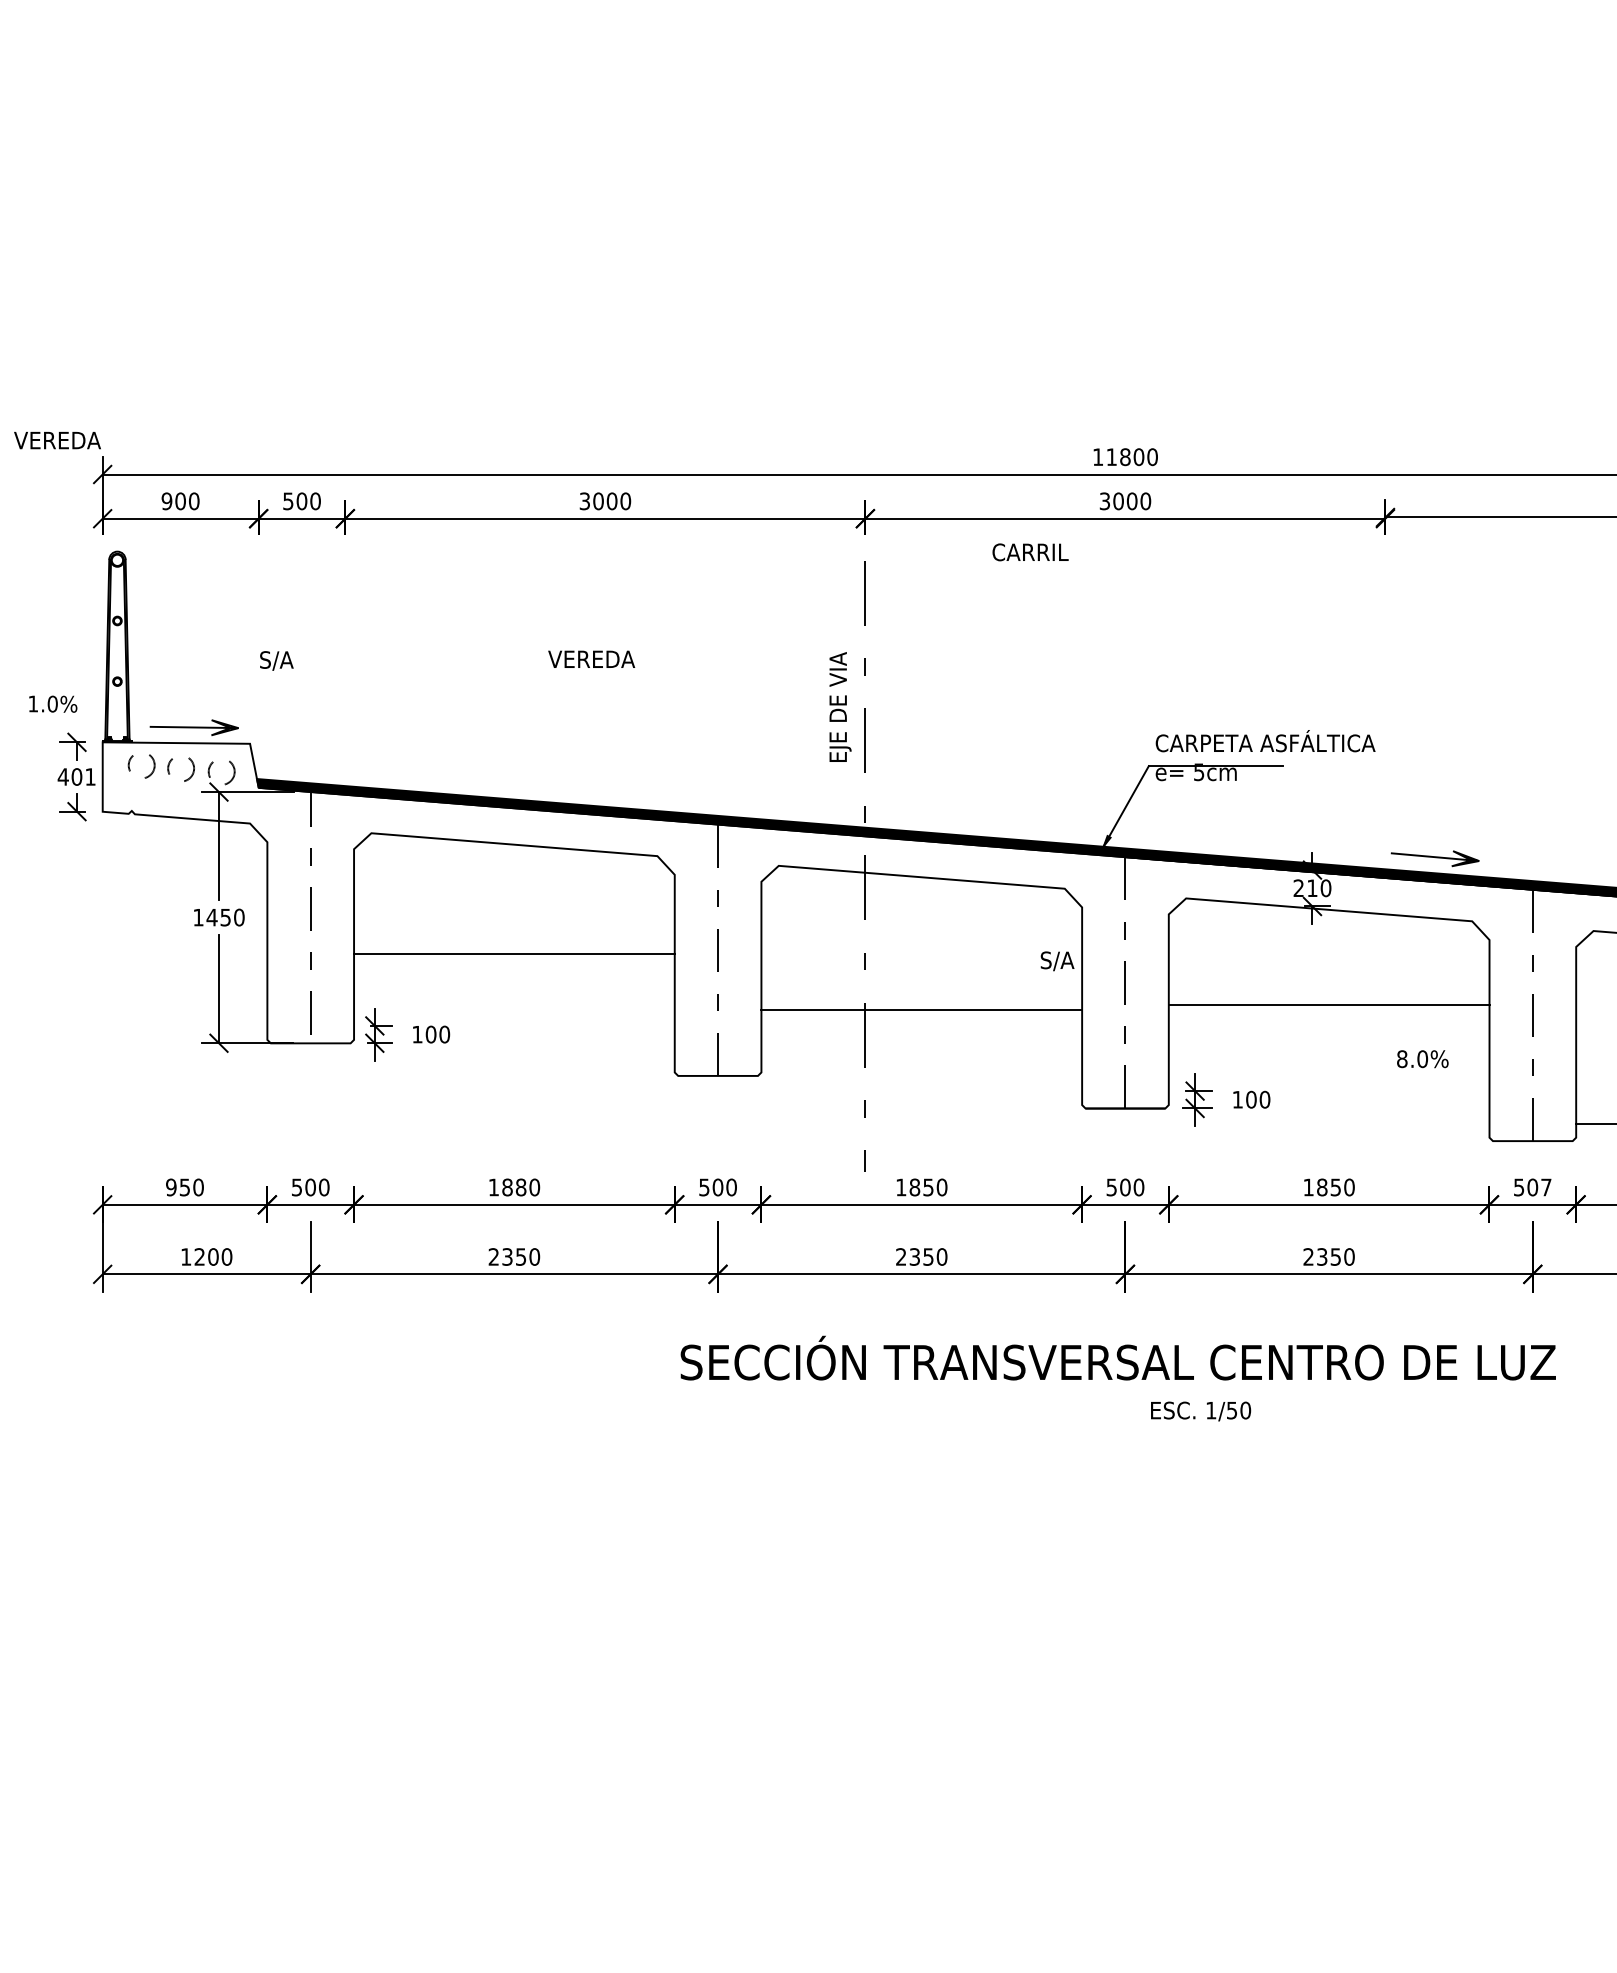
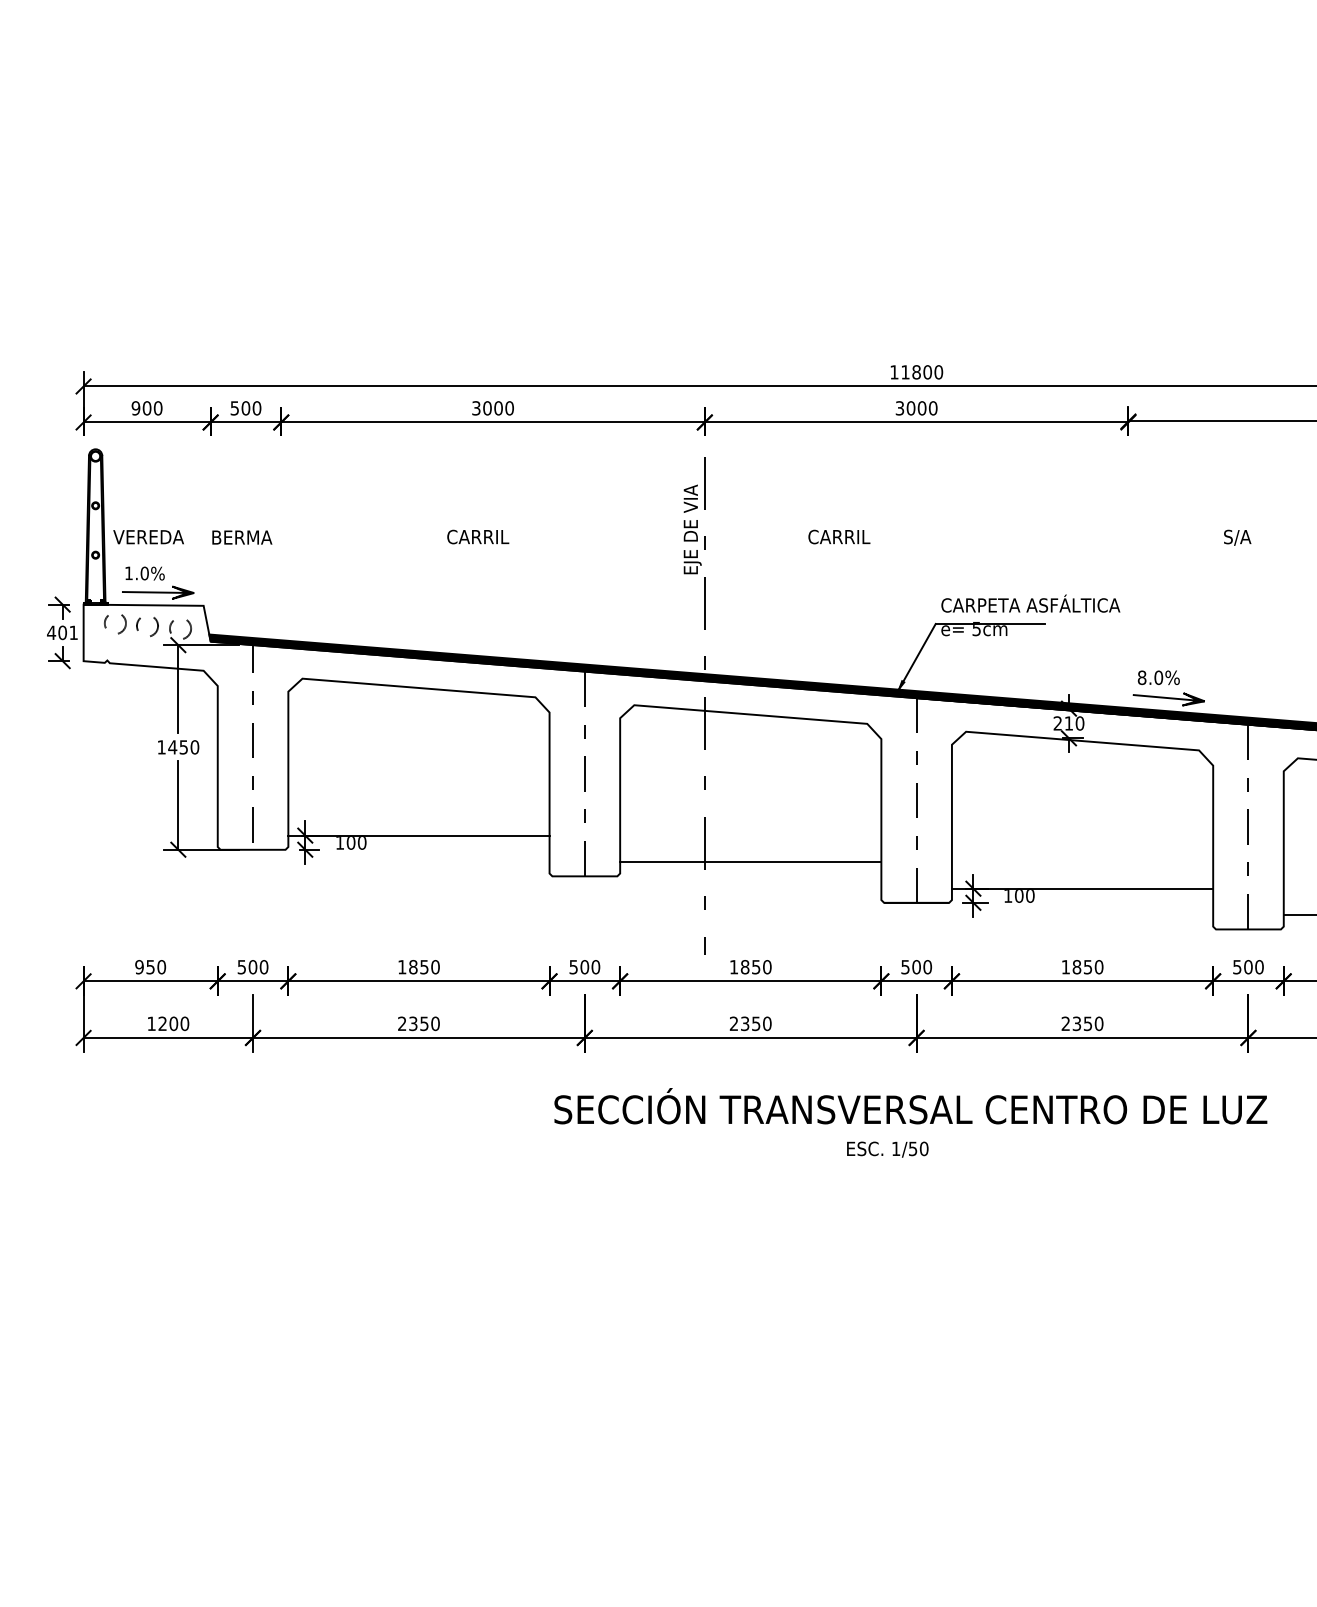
text: (57, 440) -> (148, 537), moved
text: (1030, 552) -> (839, 537), moved
text: (591, 659) -> (481, 537), VEREDA -> CARRIL
text: (297, 660) -> (242, 537), S/A -> BERMA
text: (53, 703) -> (145, 572), moved
text: (840, 706) -> (692, 529), moved
line: (514, 954) -> (419, 836), moved
text: (1057, 961) -> (1237, 537), moved
line: (1328, 1005) -> (1082, 889), moved
line: (921, 1009) -> (750, 862), moved
text: (1422, 1059) -> (1158, 678), moved
text: (520, 1187) -> (423, 967), 1880 -> 1850
text: (1546, 1187) -> (1259, 967), 507 -> 500
text: (1201, 1411) -> (888, 1149), moved

